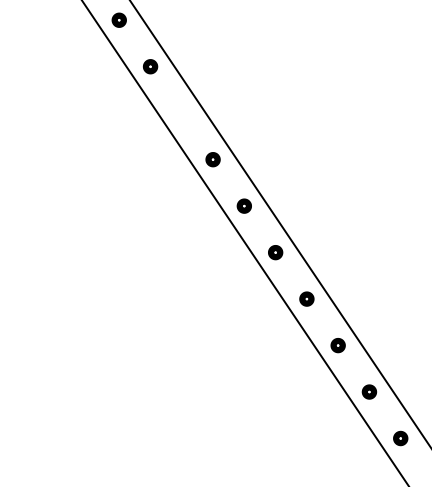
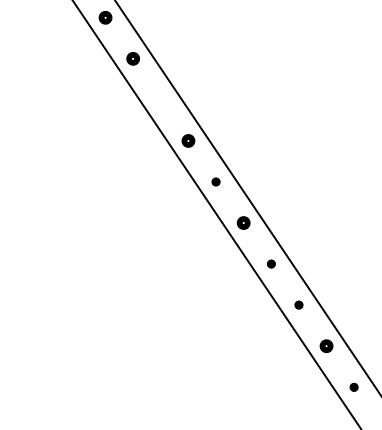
part: (243, 205) -> (215, 181), size x0.6
part: (307, 298) -> (271, 263), size x0.6
part: (337, 344) -> (298, 304), size x0.6
part: (399, 438) -> (353, 387), size x0.6

